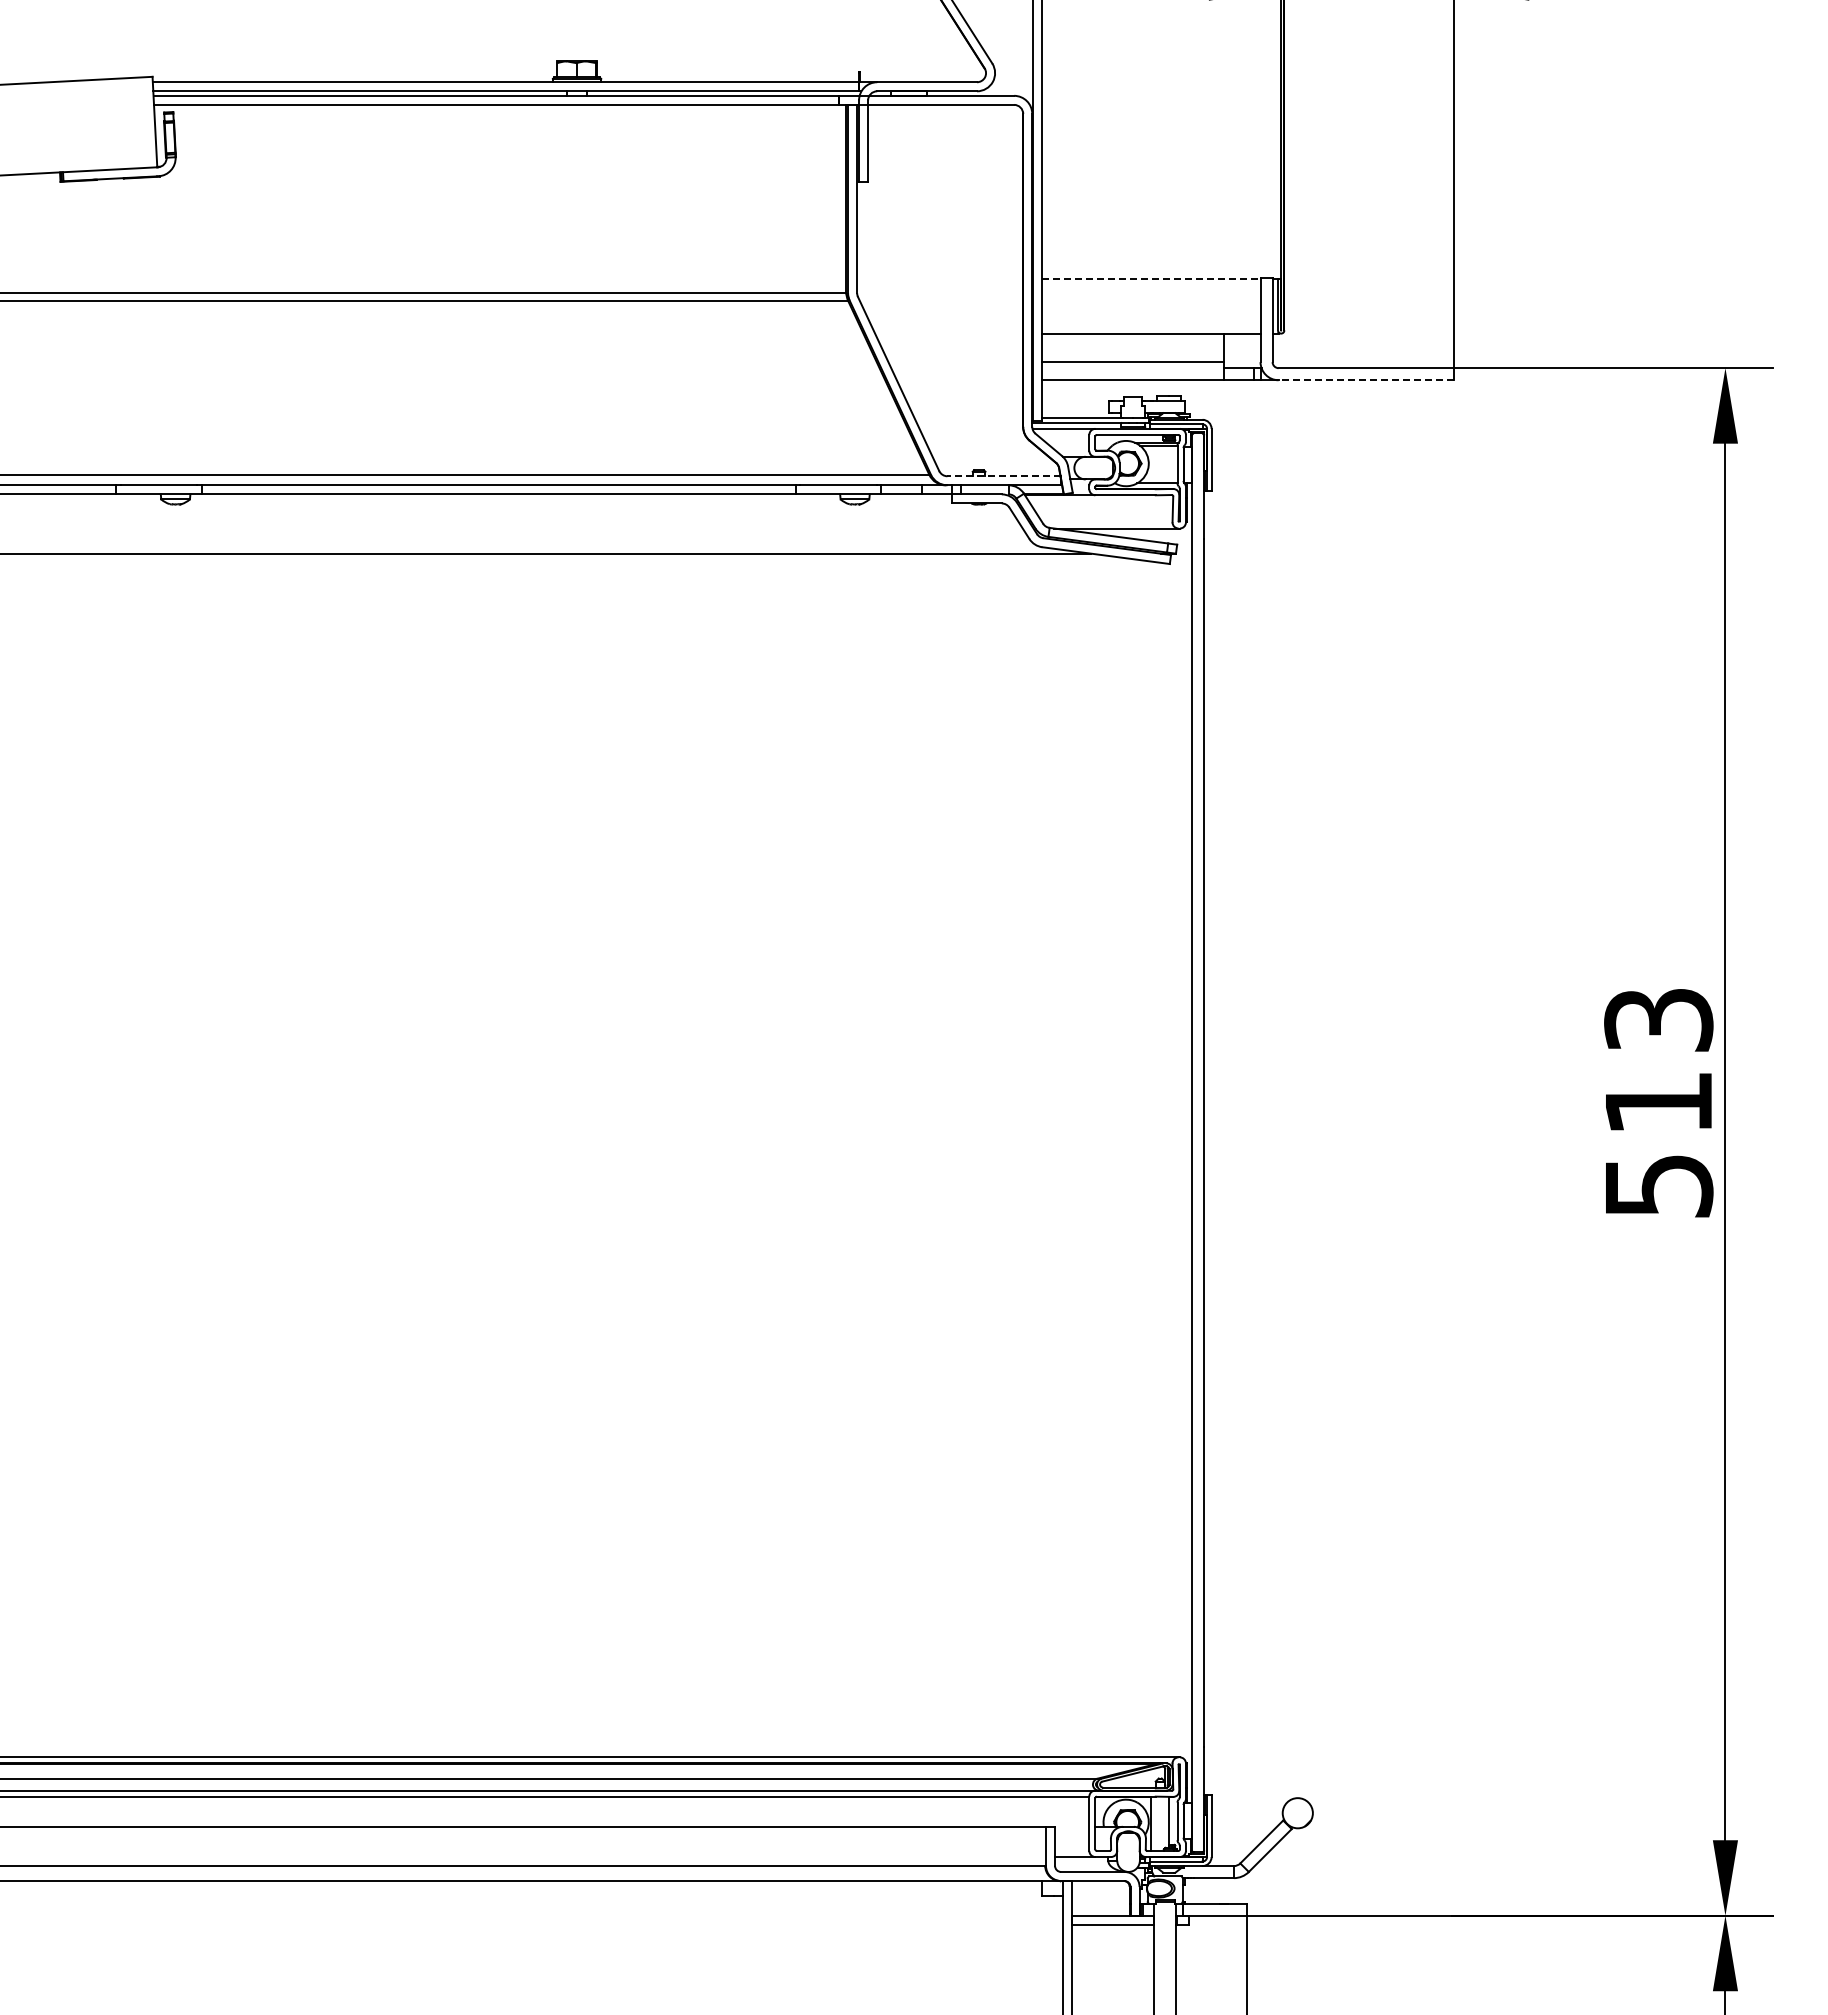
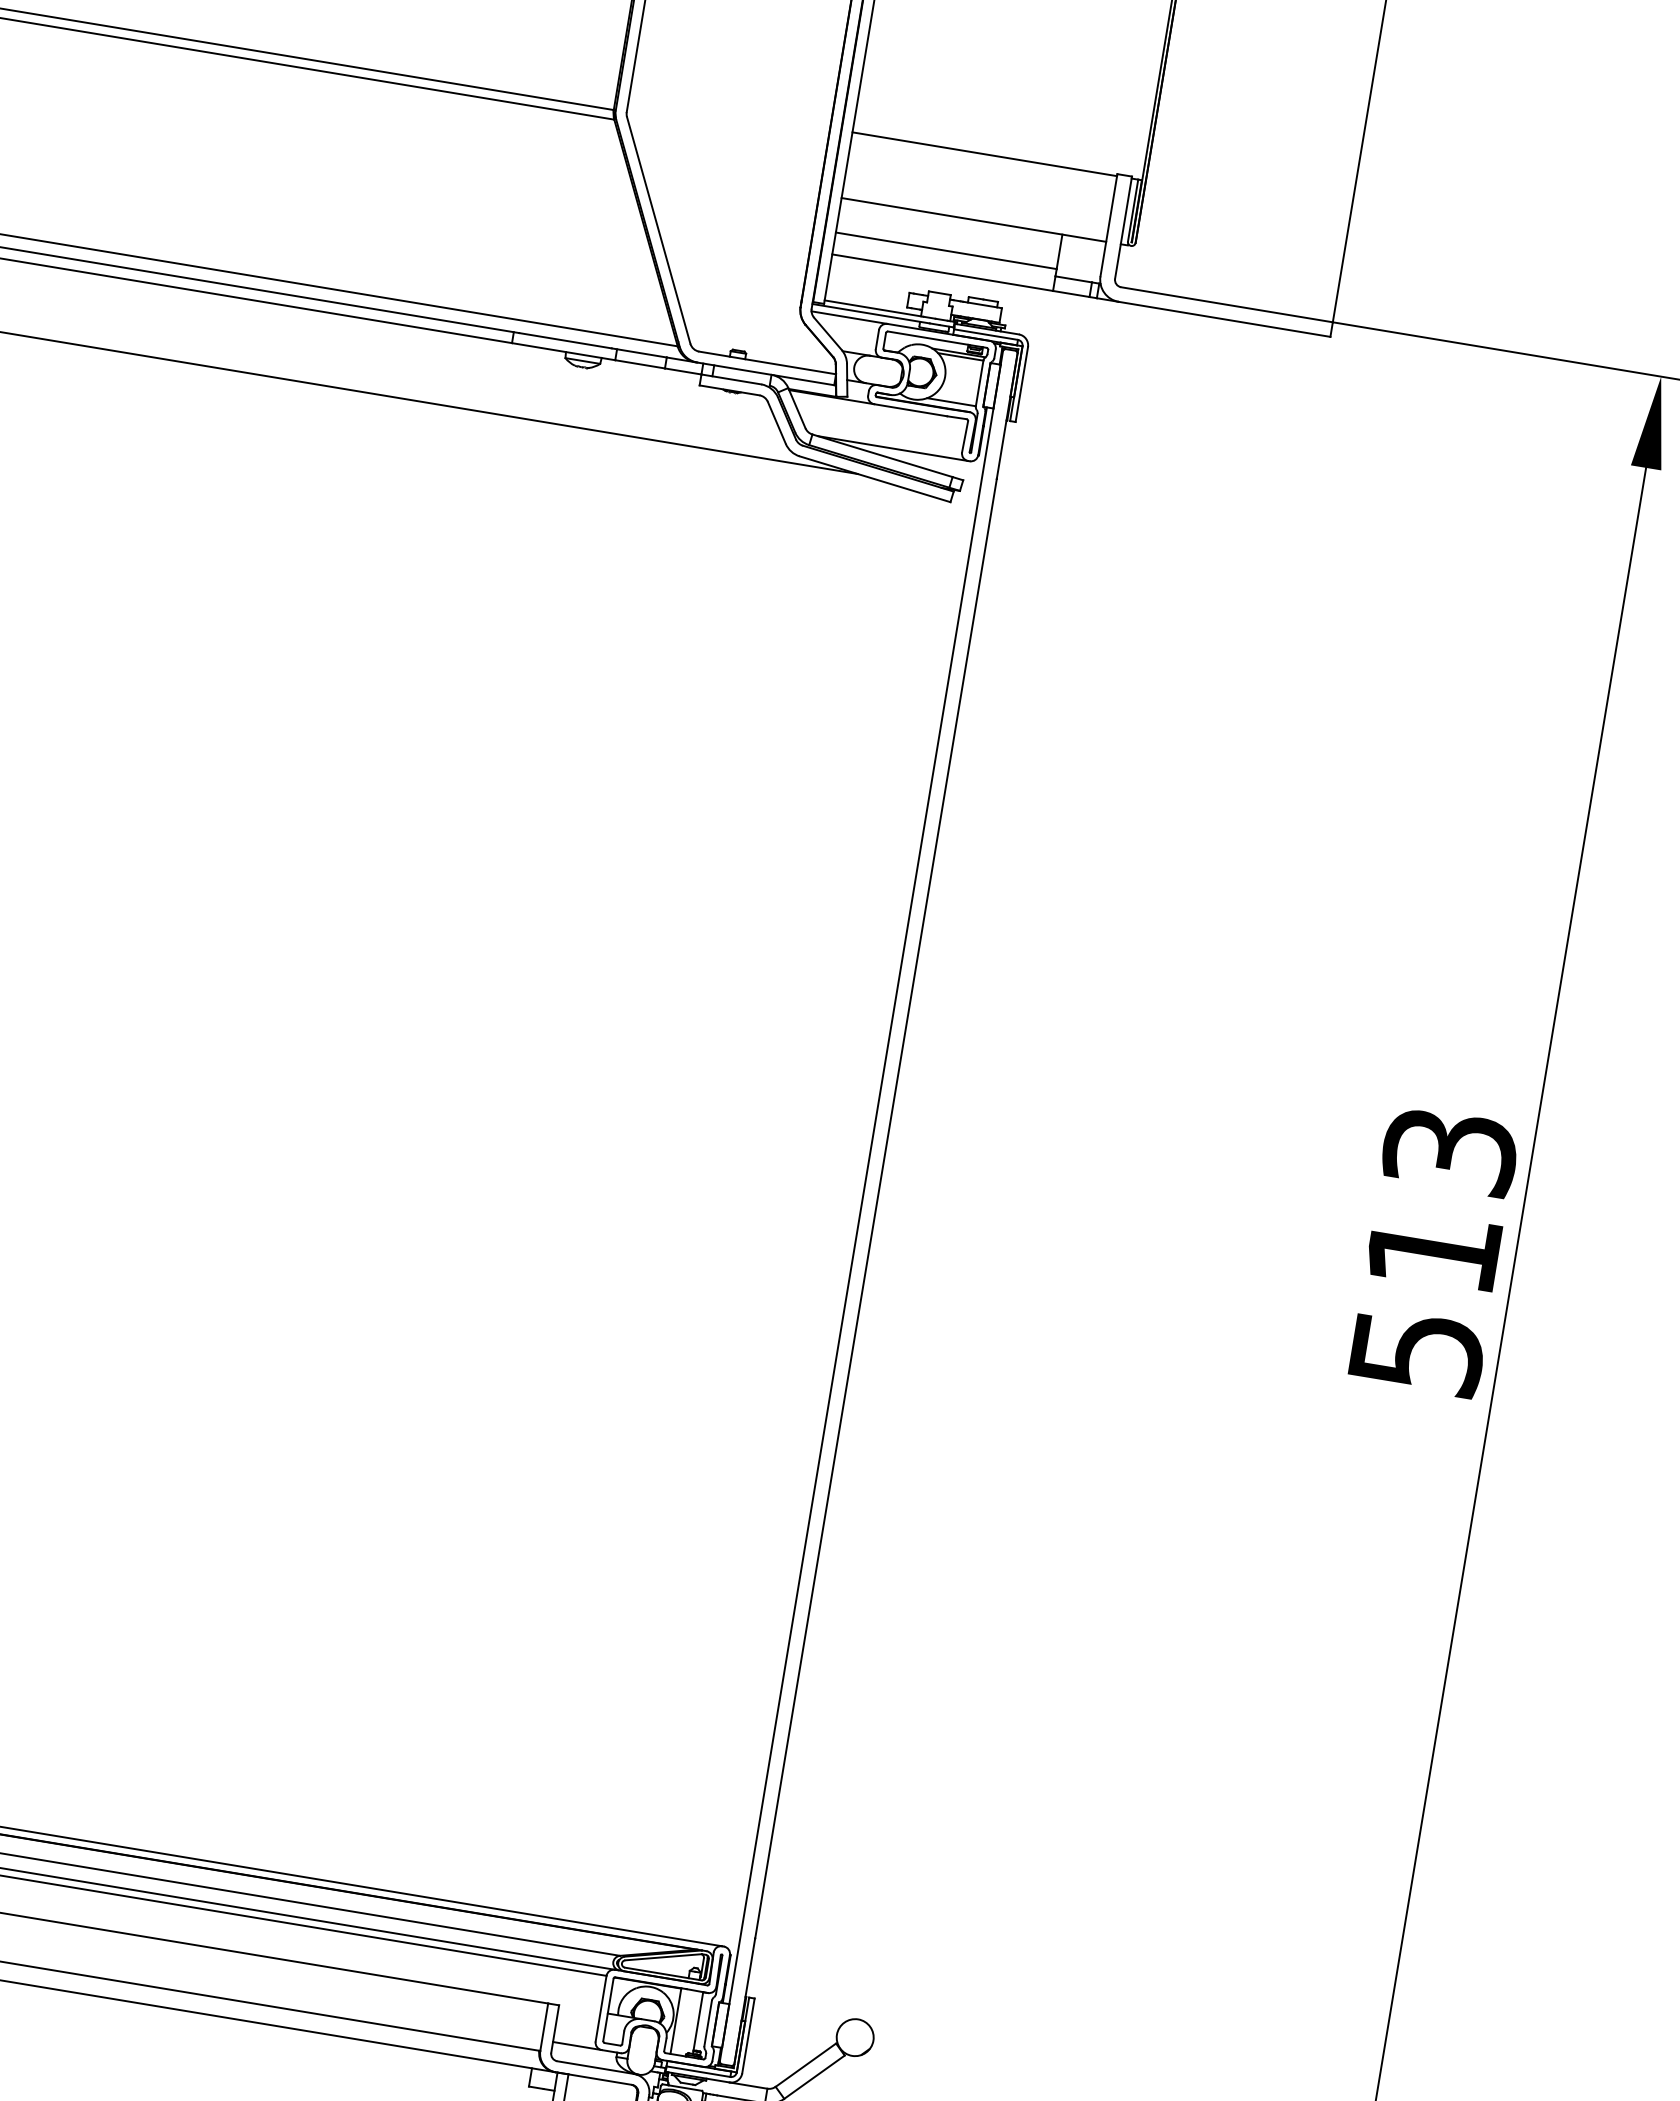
line: (1151, 279) -> (985, 154), dashed -> solid
line: (1366, 380) -> (1224, 319), dashed -> solid
line: (1004, 476) -> (768, 363), dashed -> solid

